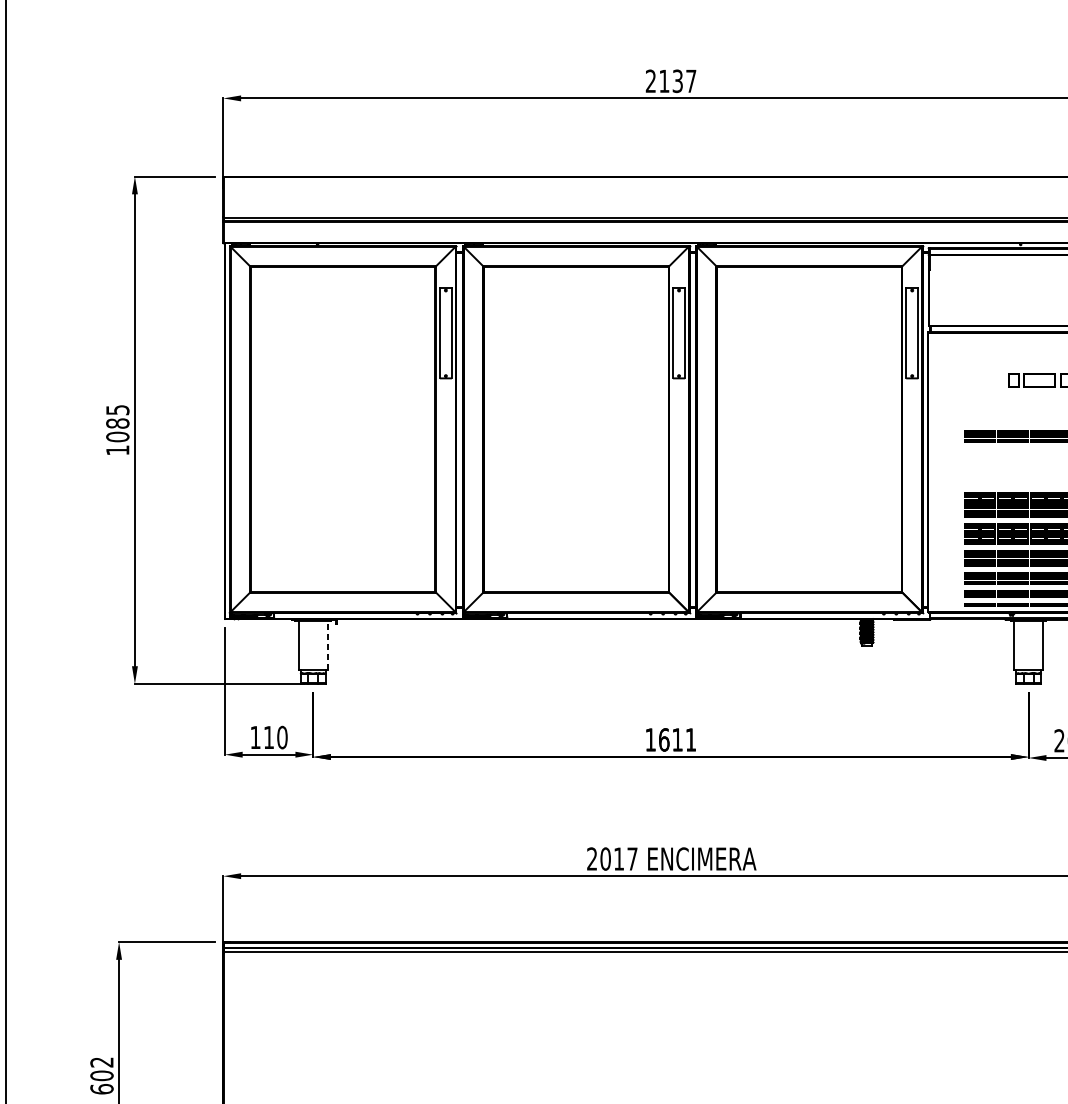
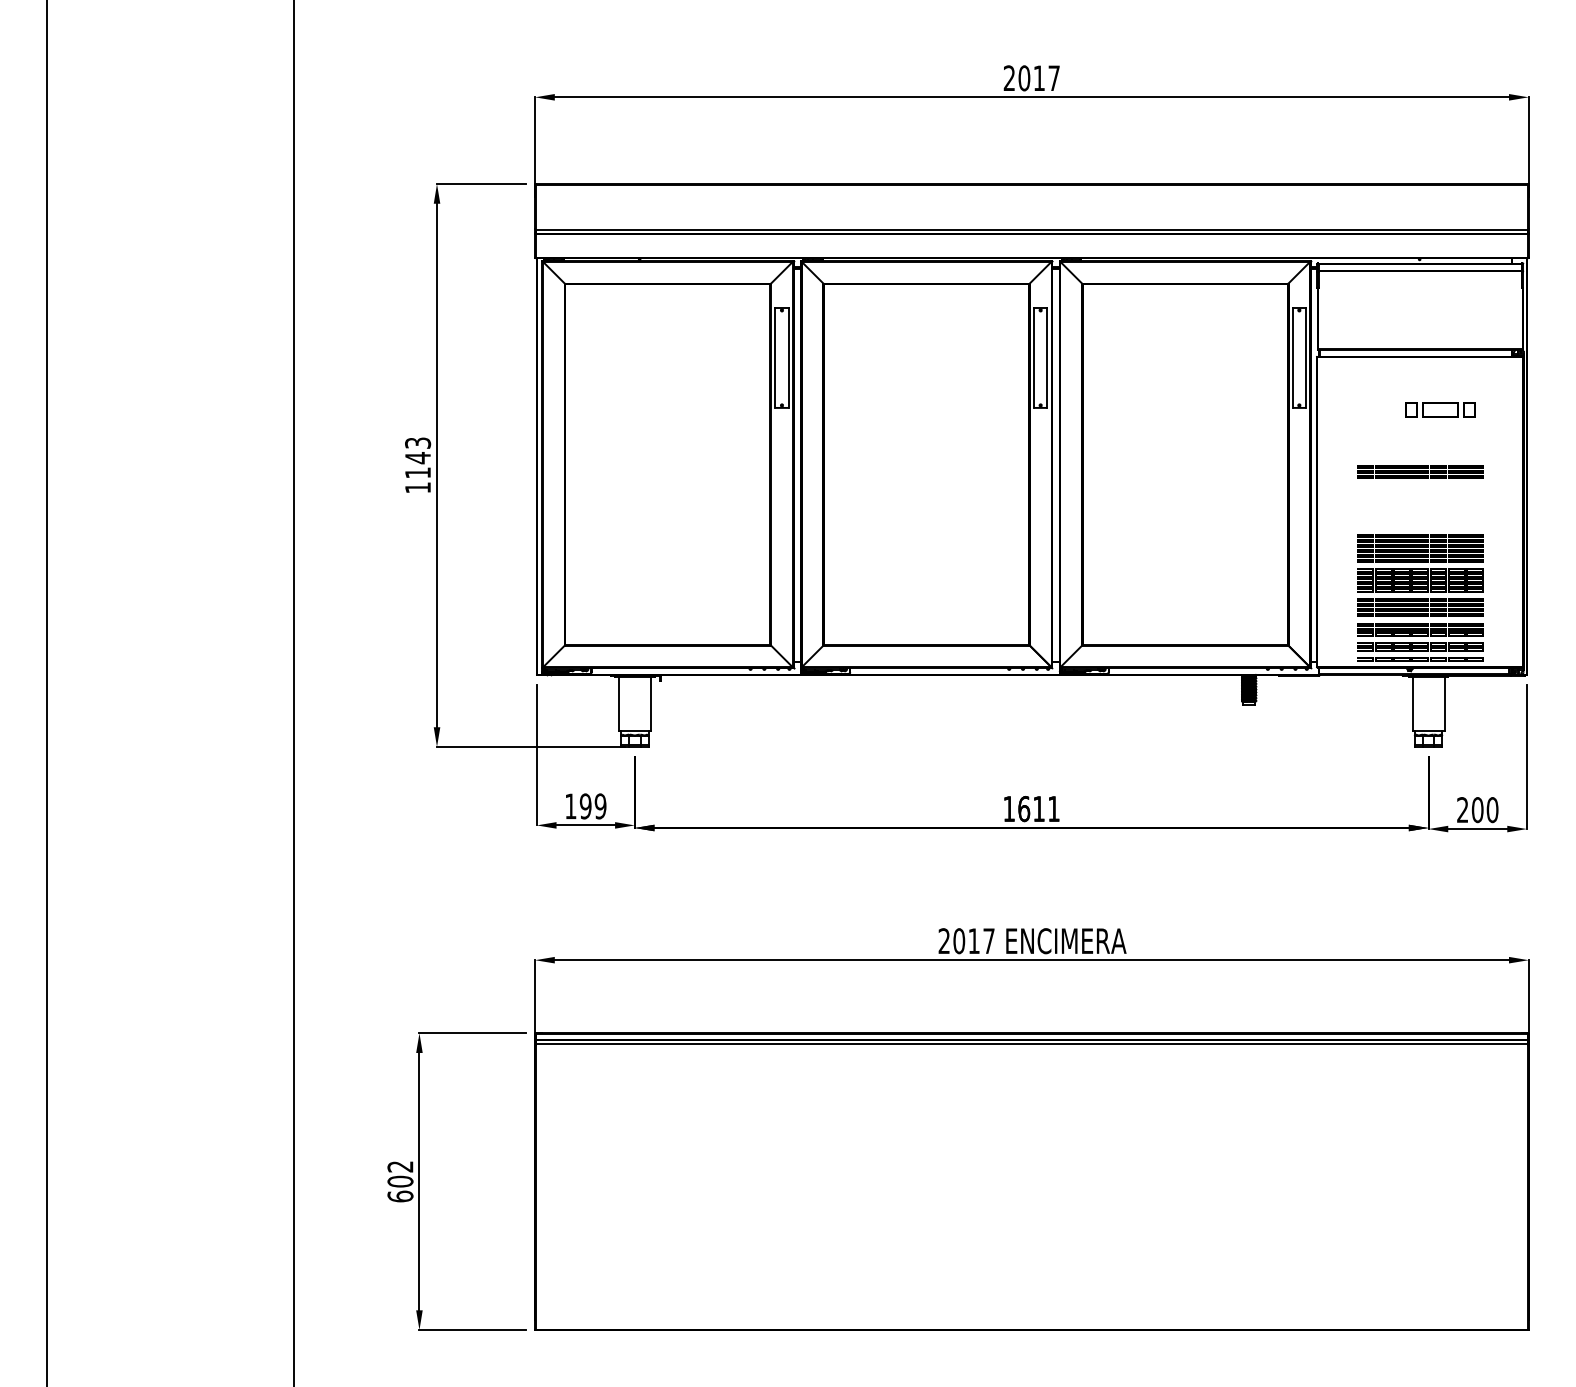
text: (670, 81) -> (1031, 78), 2137 -> 2017
text: (118, 423) -> (418, 457), 1085 -> 1143
line: (327, 644) -> (650, 703), dashed -> solid
text: (275, 737) -> (592, 806), 110 -> 199

